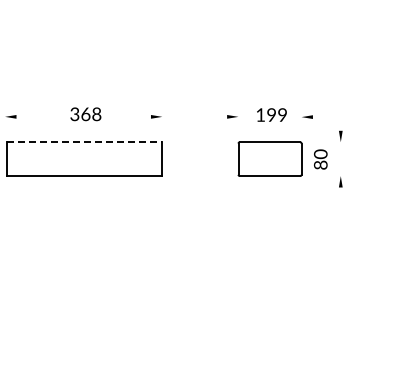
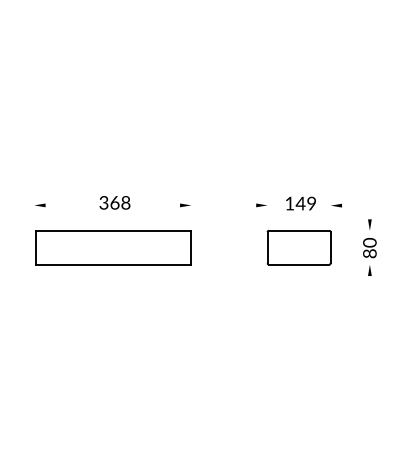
text: (271, 114) -> (300, 203), 199 -> 149
line: (84, 141) -> (113, 230), dashed -> solid
text: (320, 159) -> (369, 248), moved

